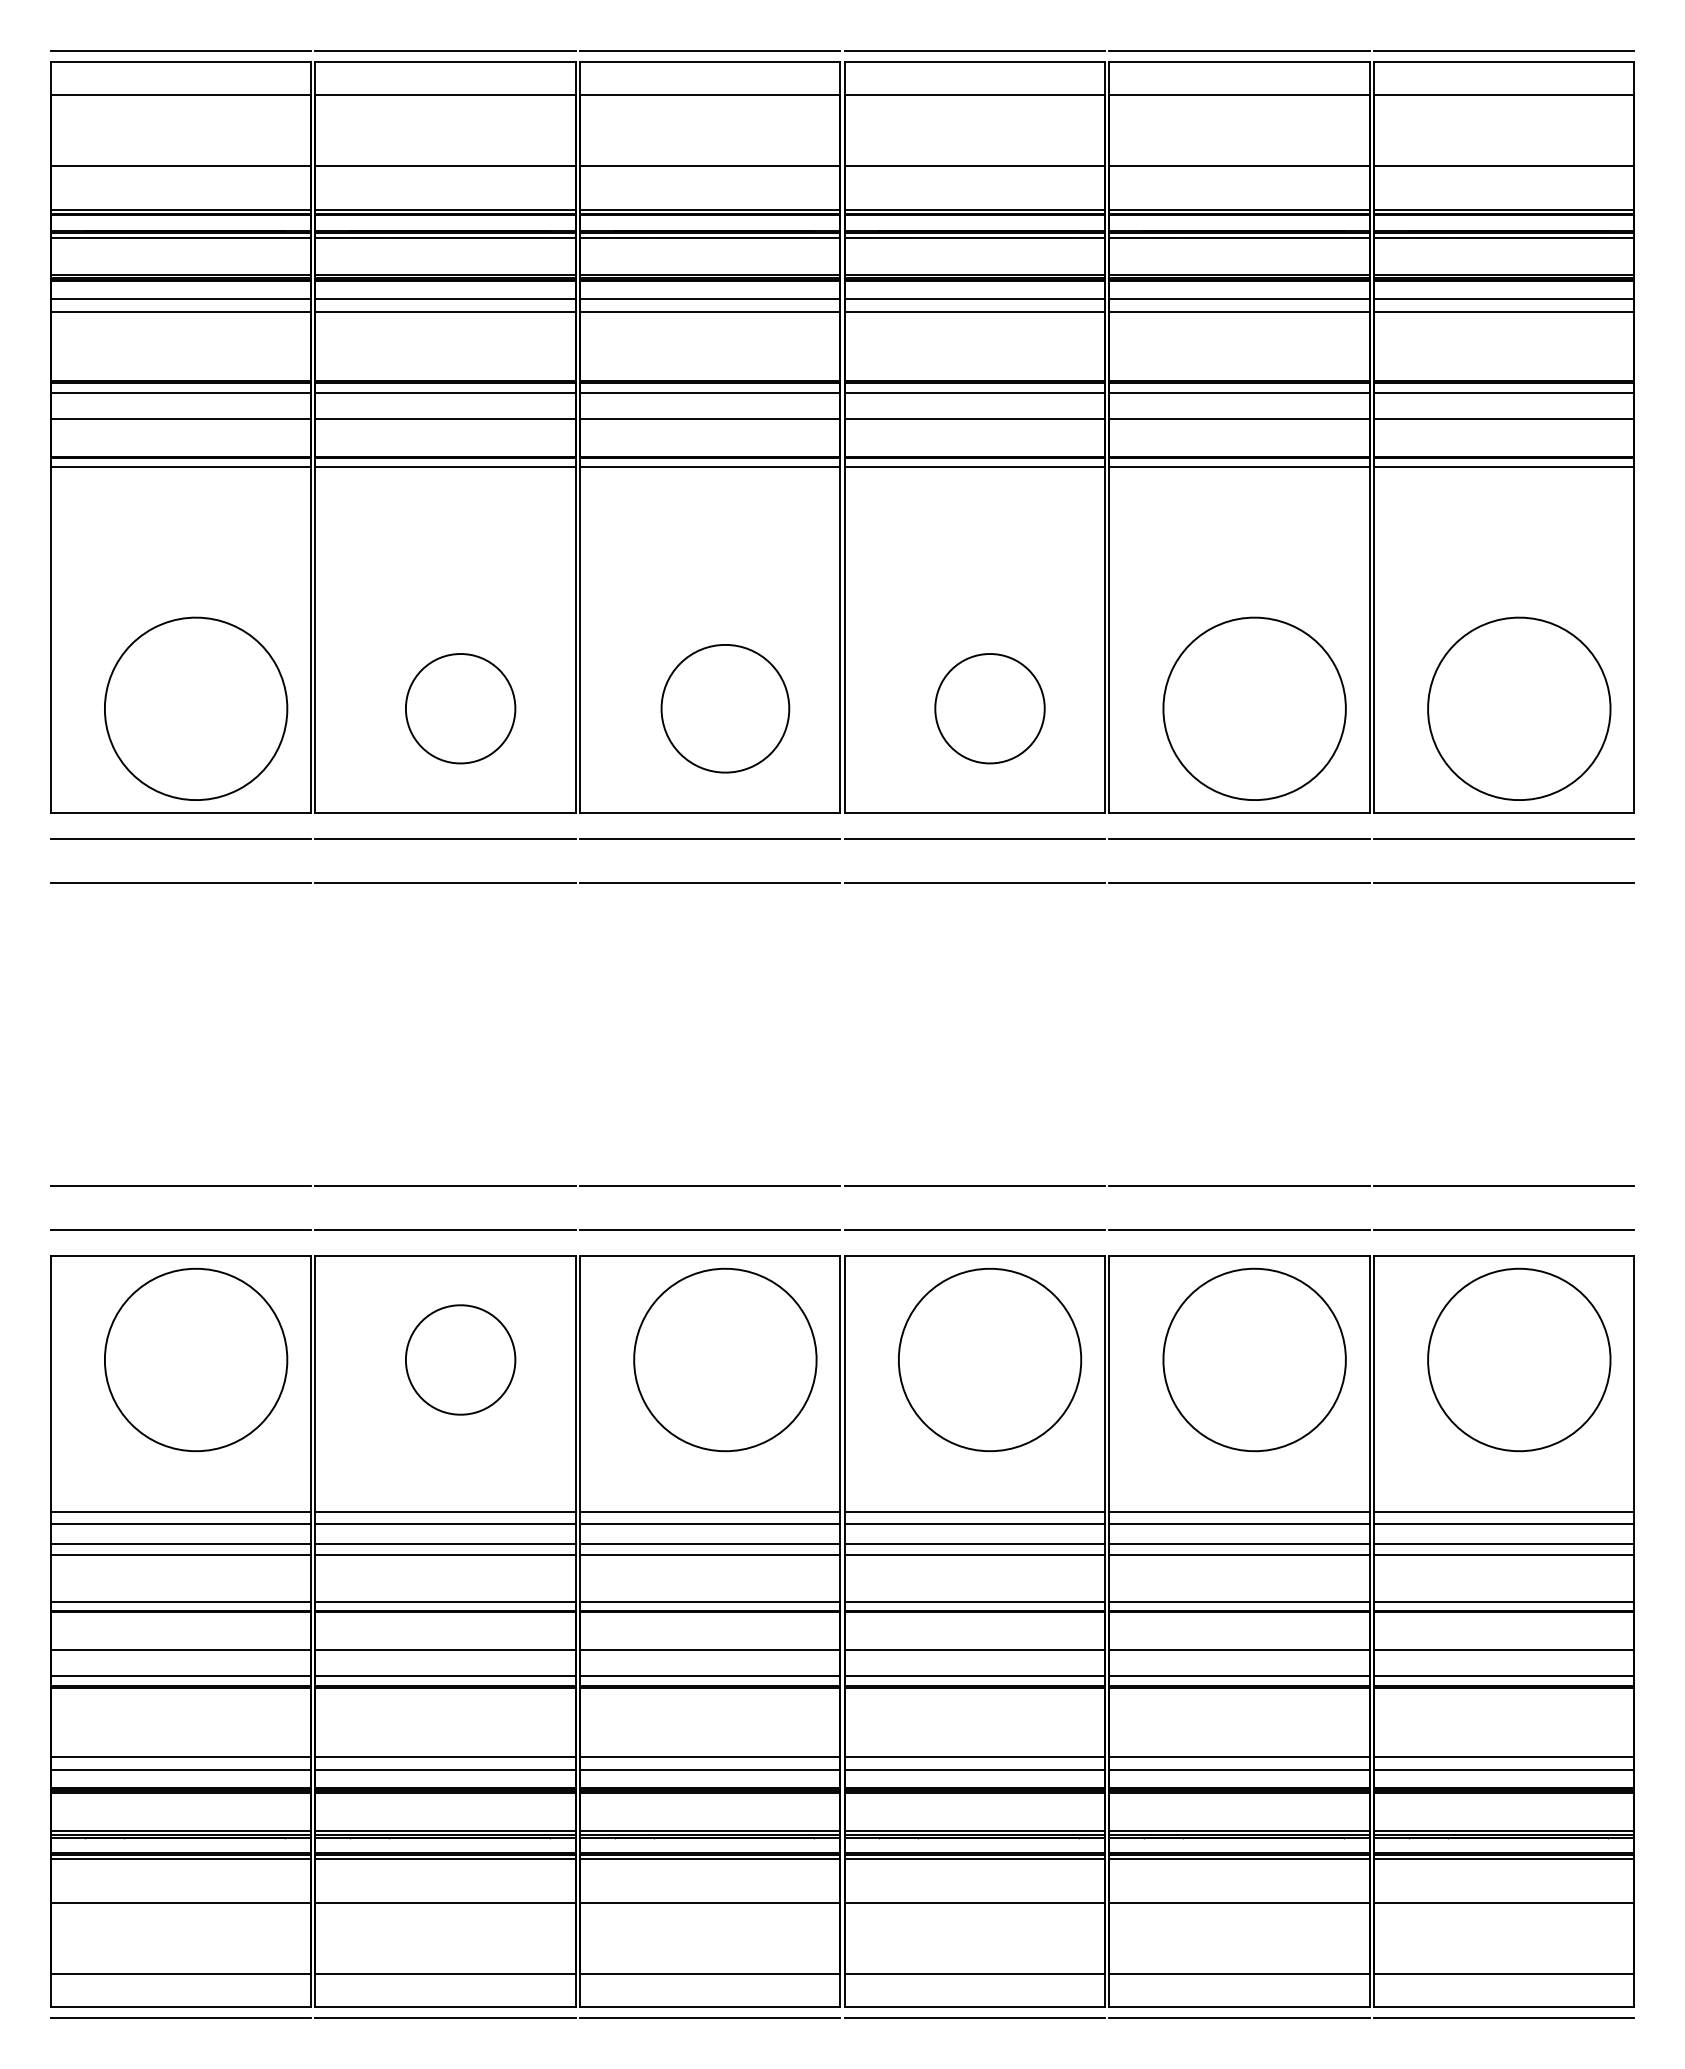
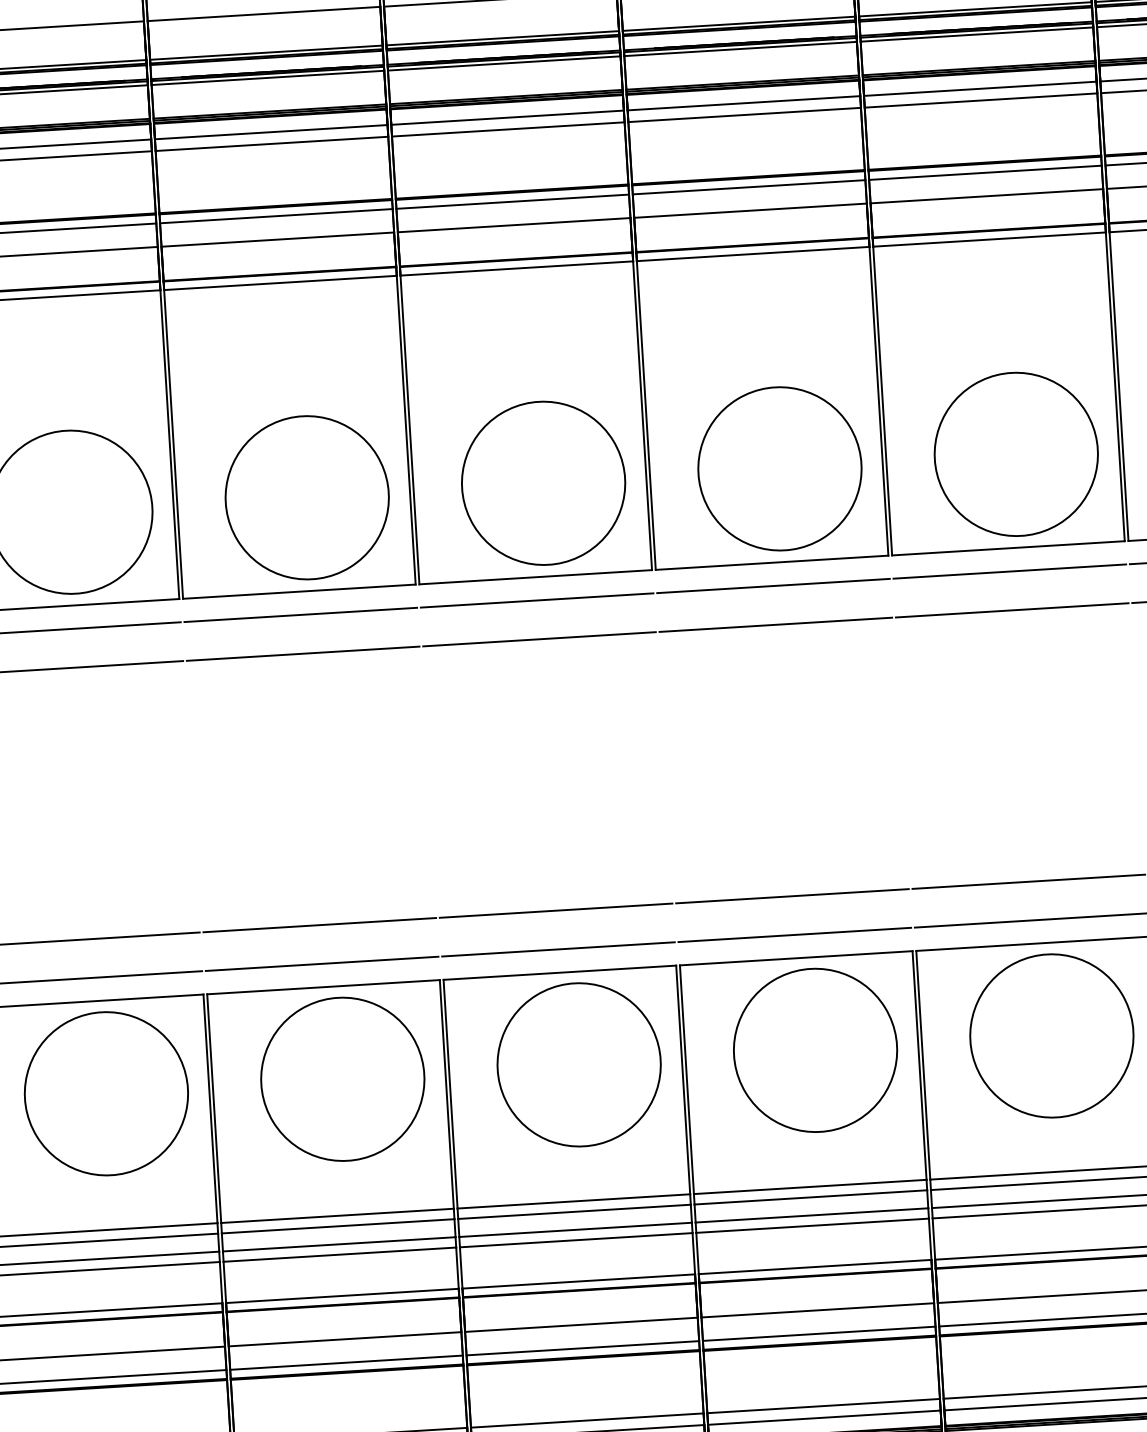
part: (460, 708) -> (307, 497), size x1.67
part: (725, 708) -> (543, 482), size x1.43
part: (989, 708) -> (779, 468), size x1.67
part: (460, 1359) -> (342, 1078), size x1.67

